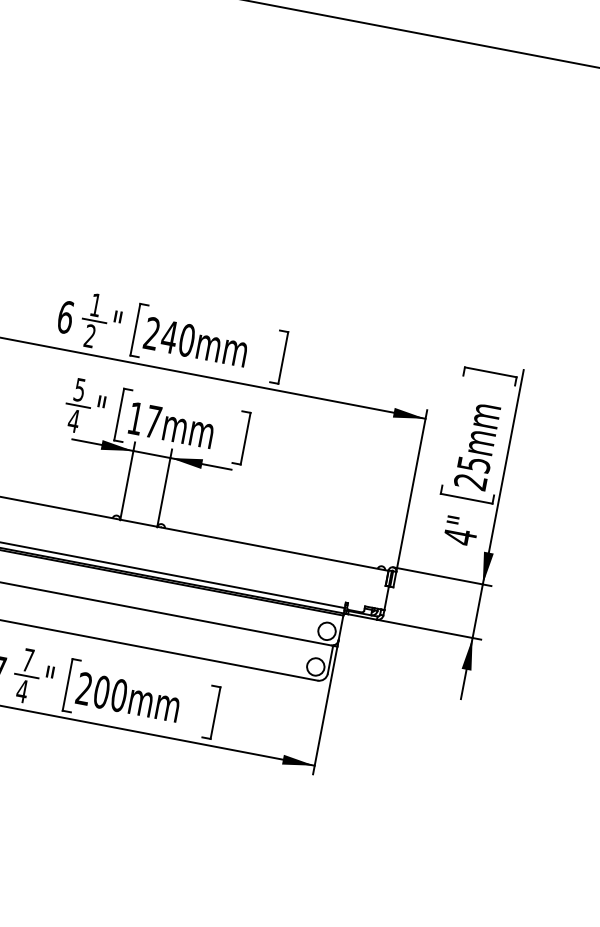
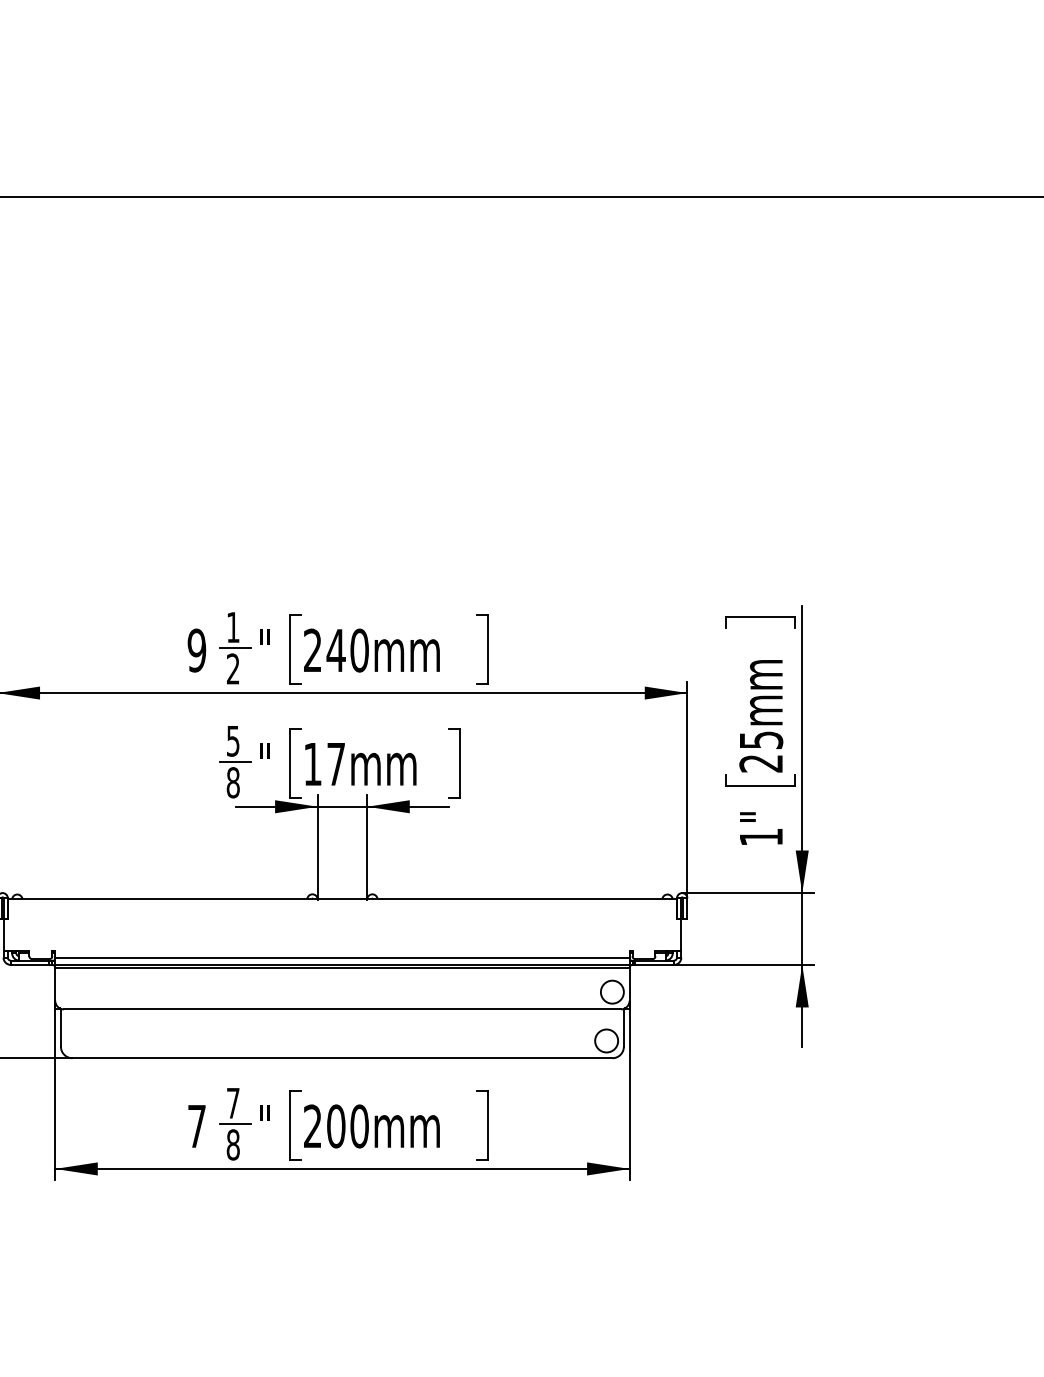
text: (65, 317) -> (196, 650), 6 -> 9
text: (74, 420) -> (233, 782), 4 -> 8
text: (460, 537) -> (761, 837), 4" -> 1"
text: (22, 691) -> (233, 1144), 4 -> 8

